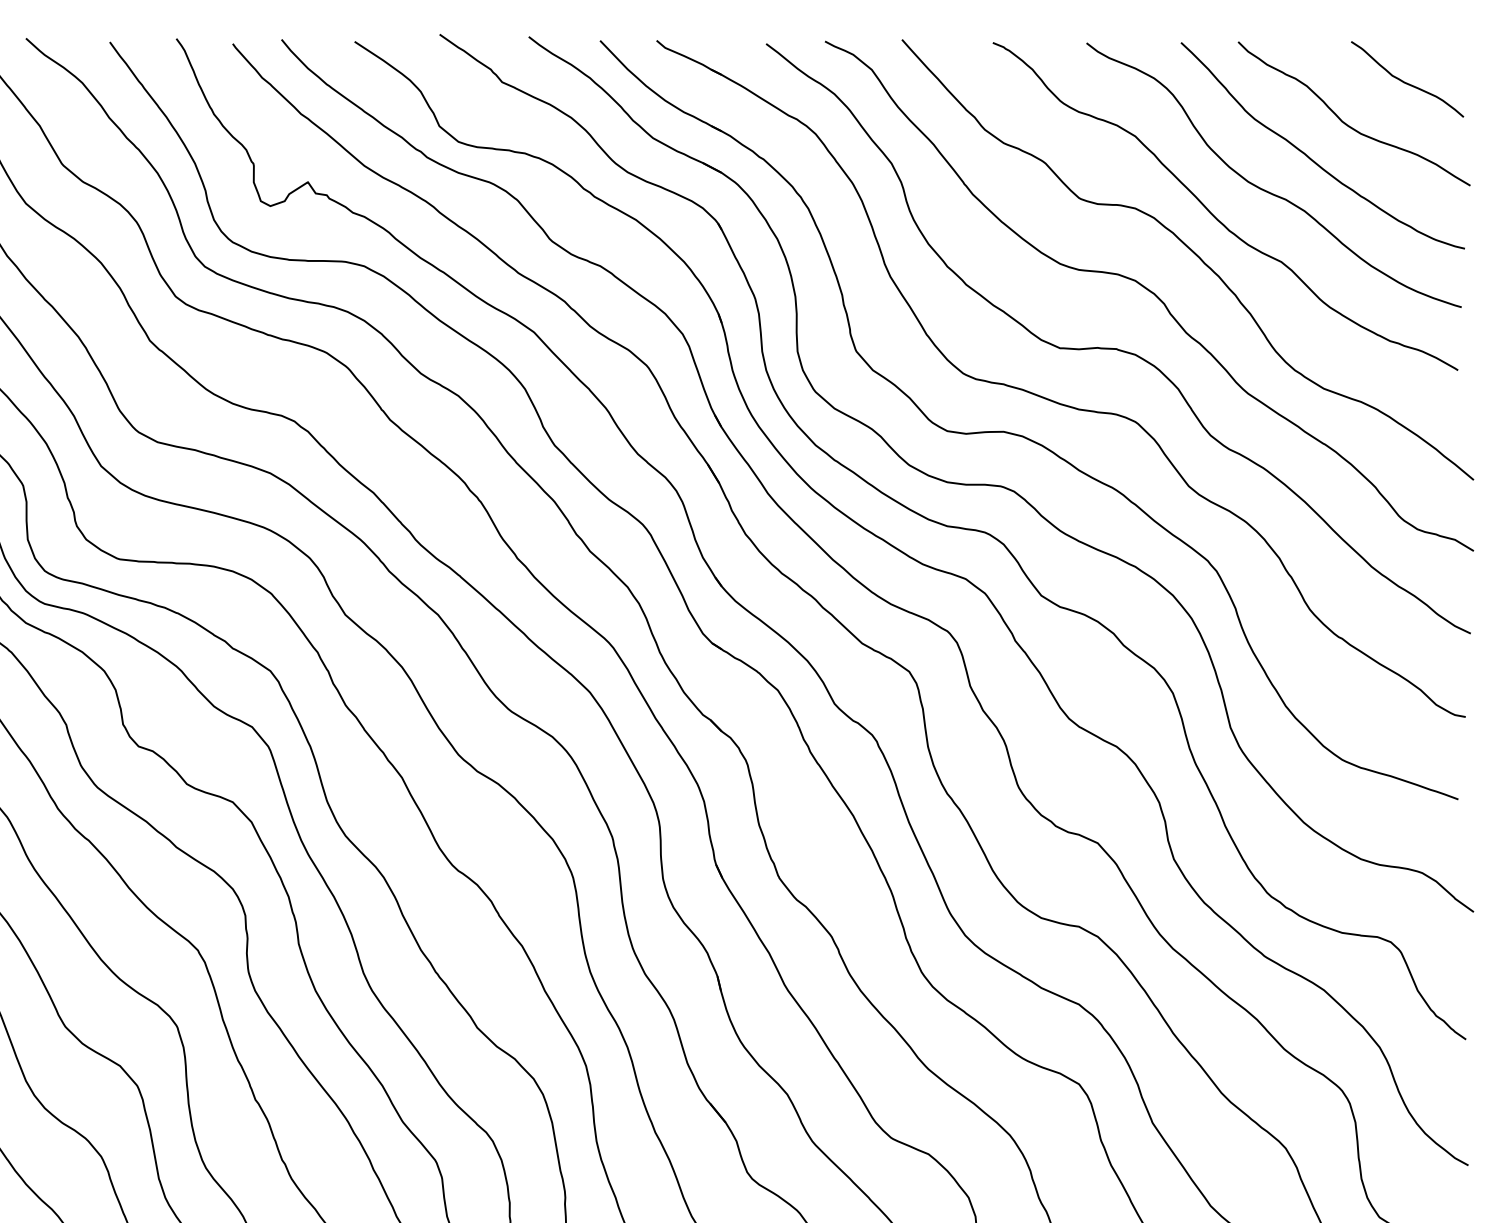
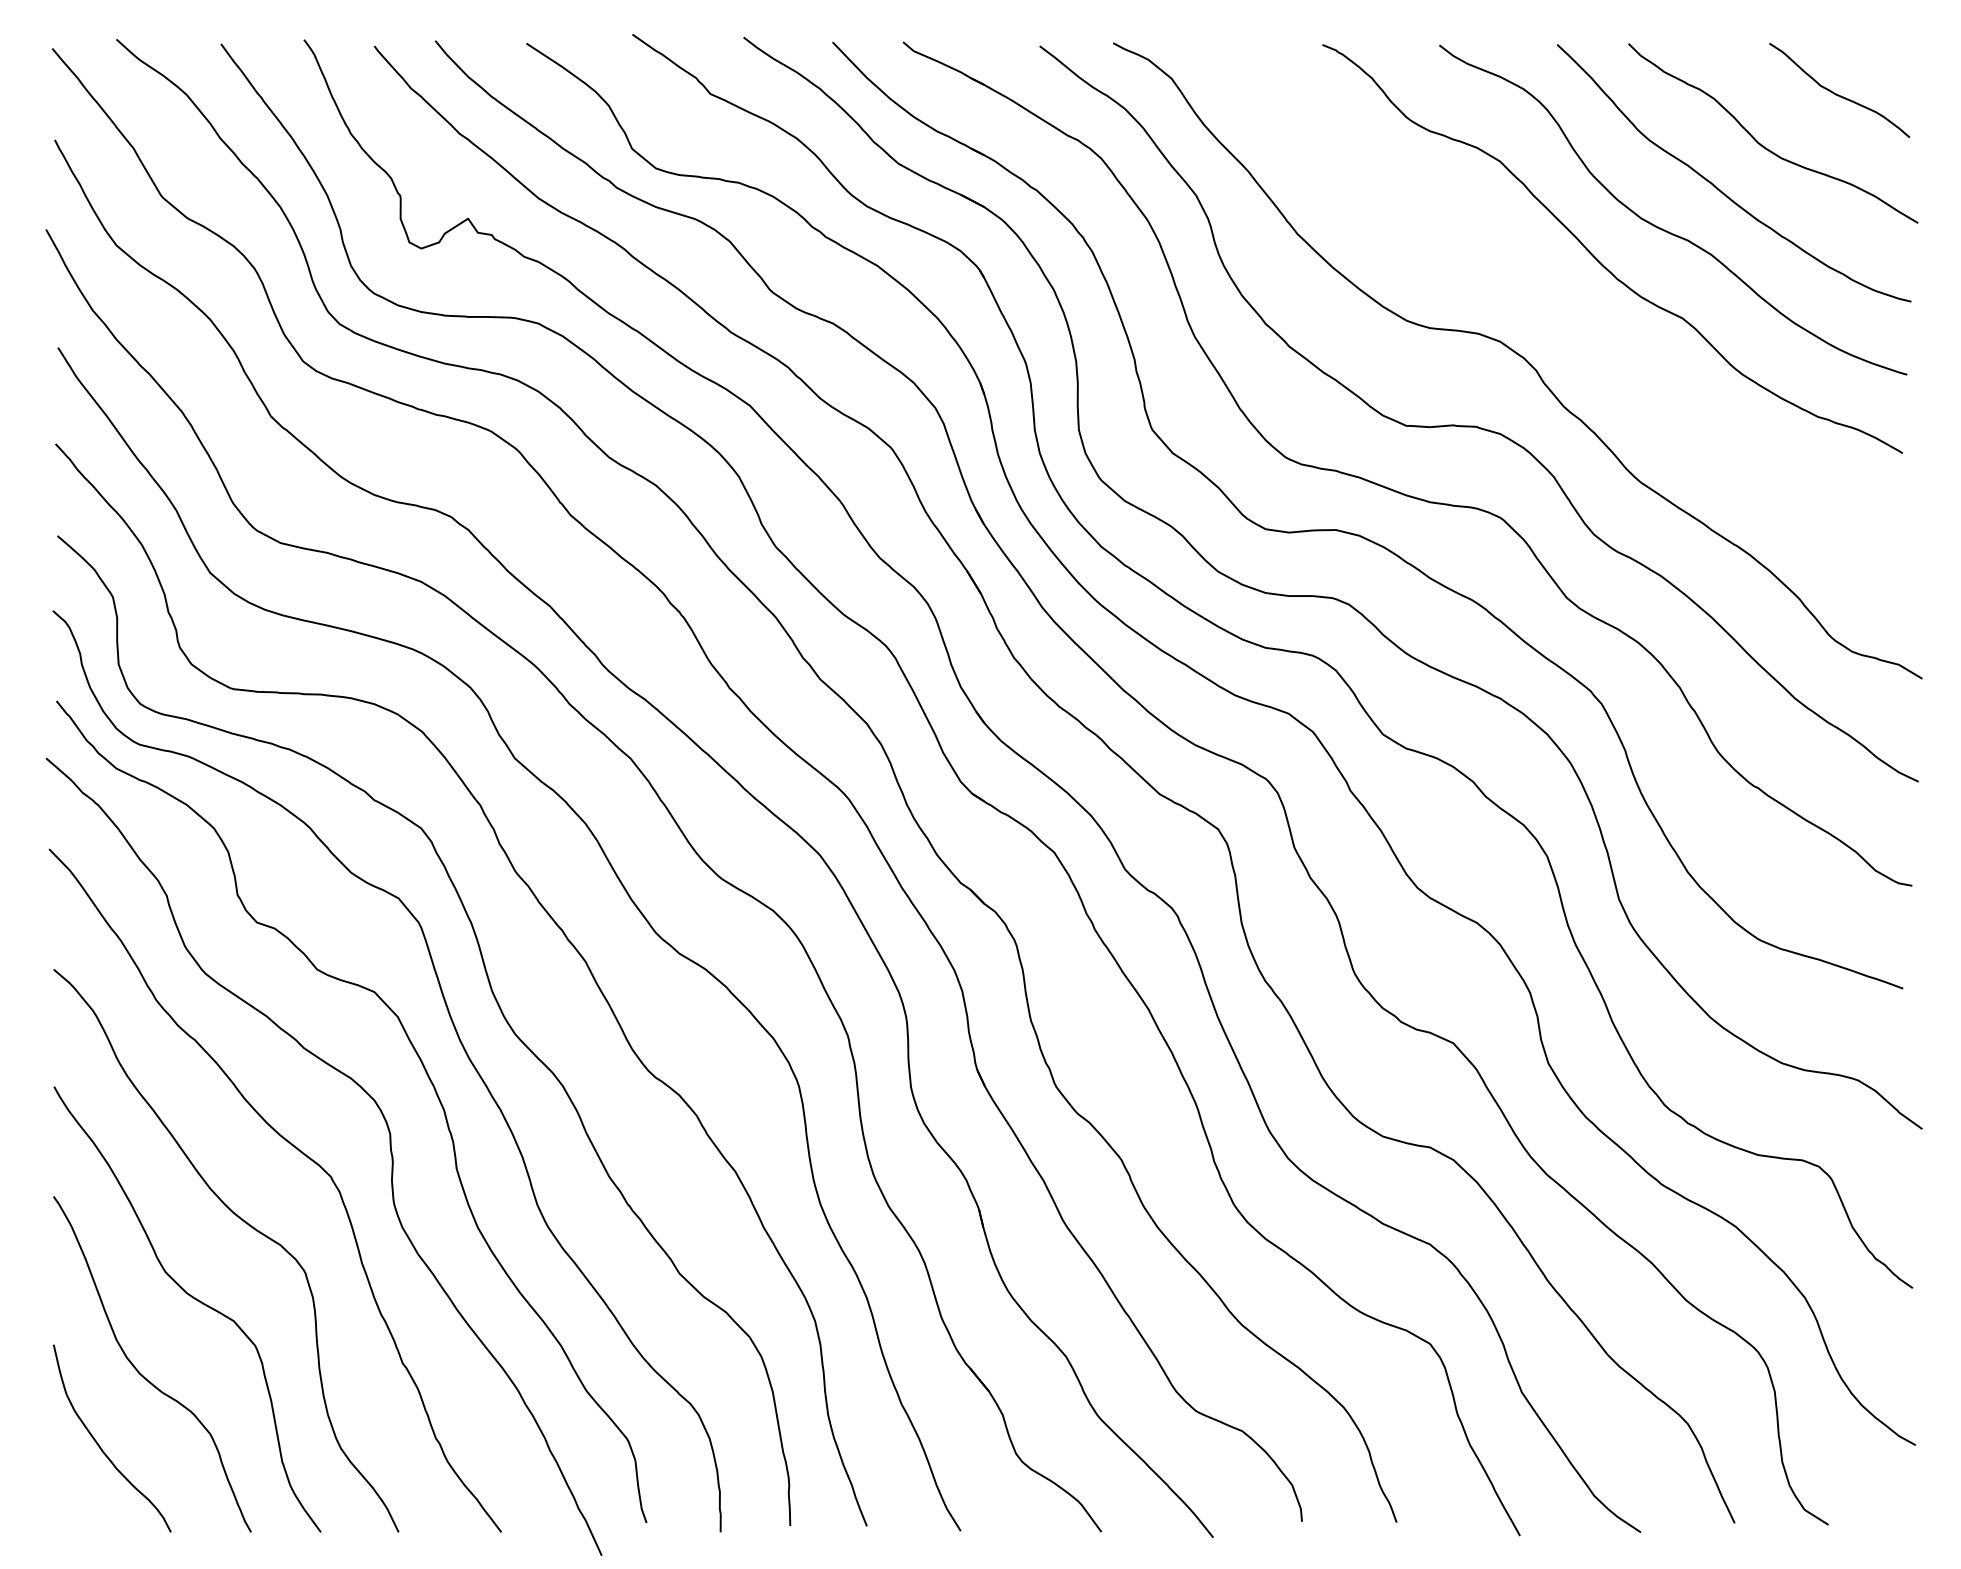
curve: (1193, 253) -> (1572, 307), removed

